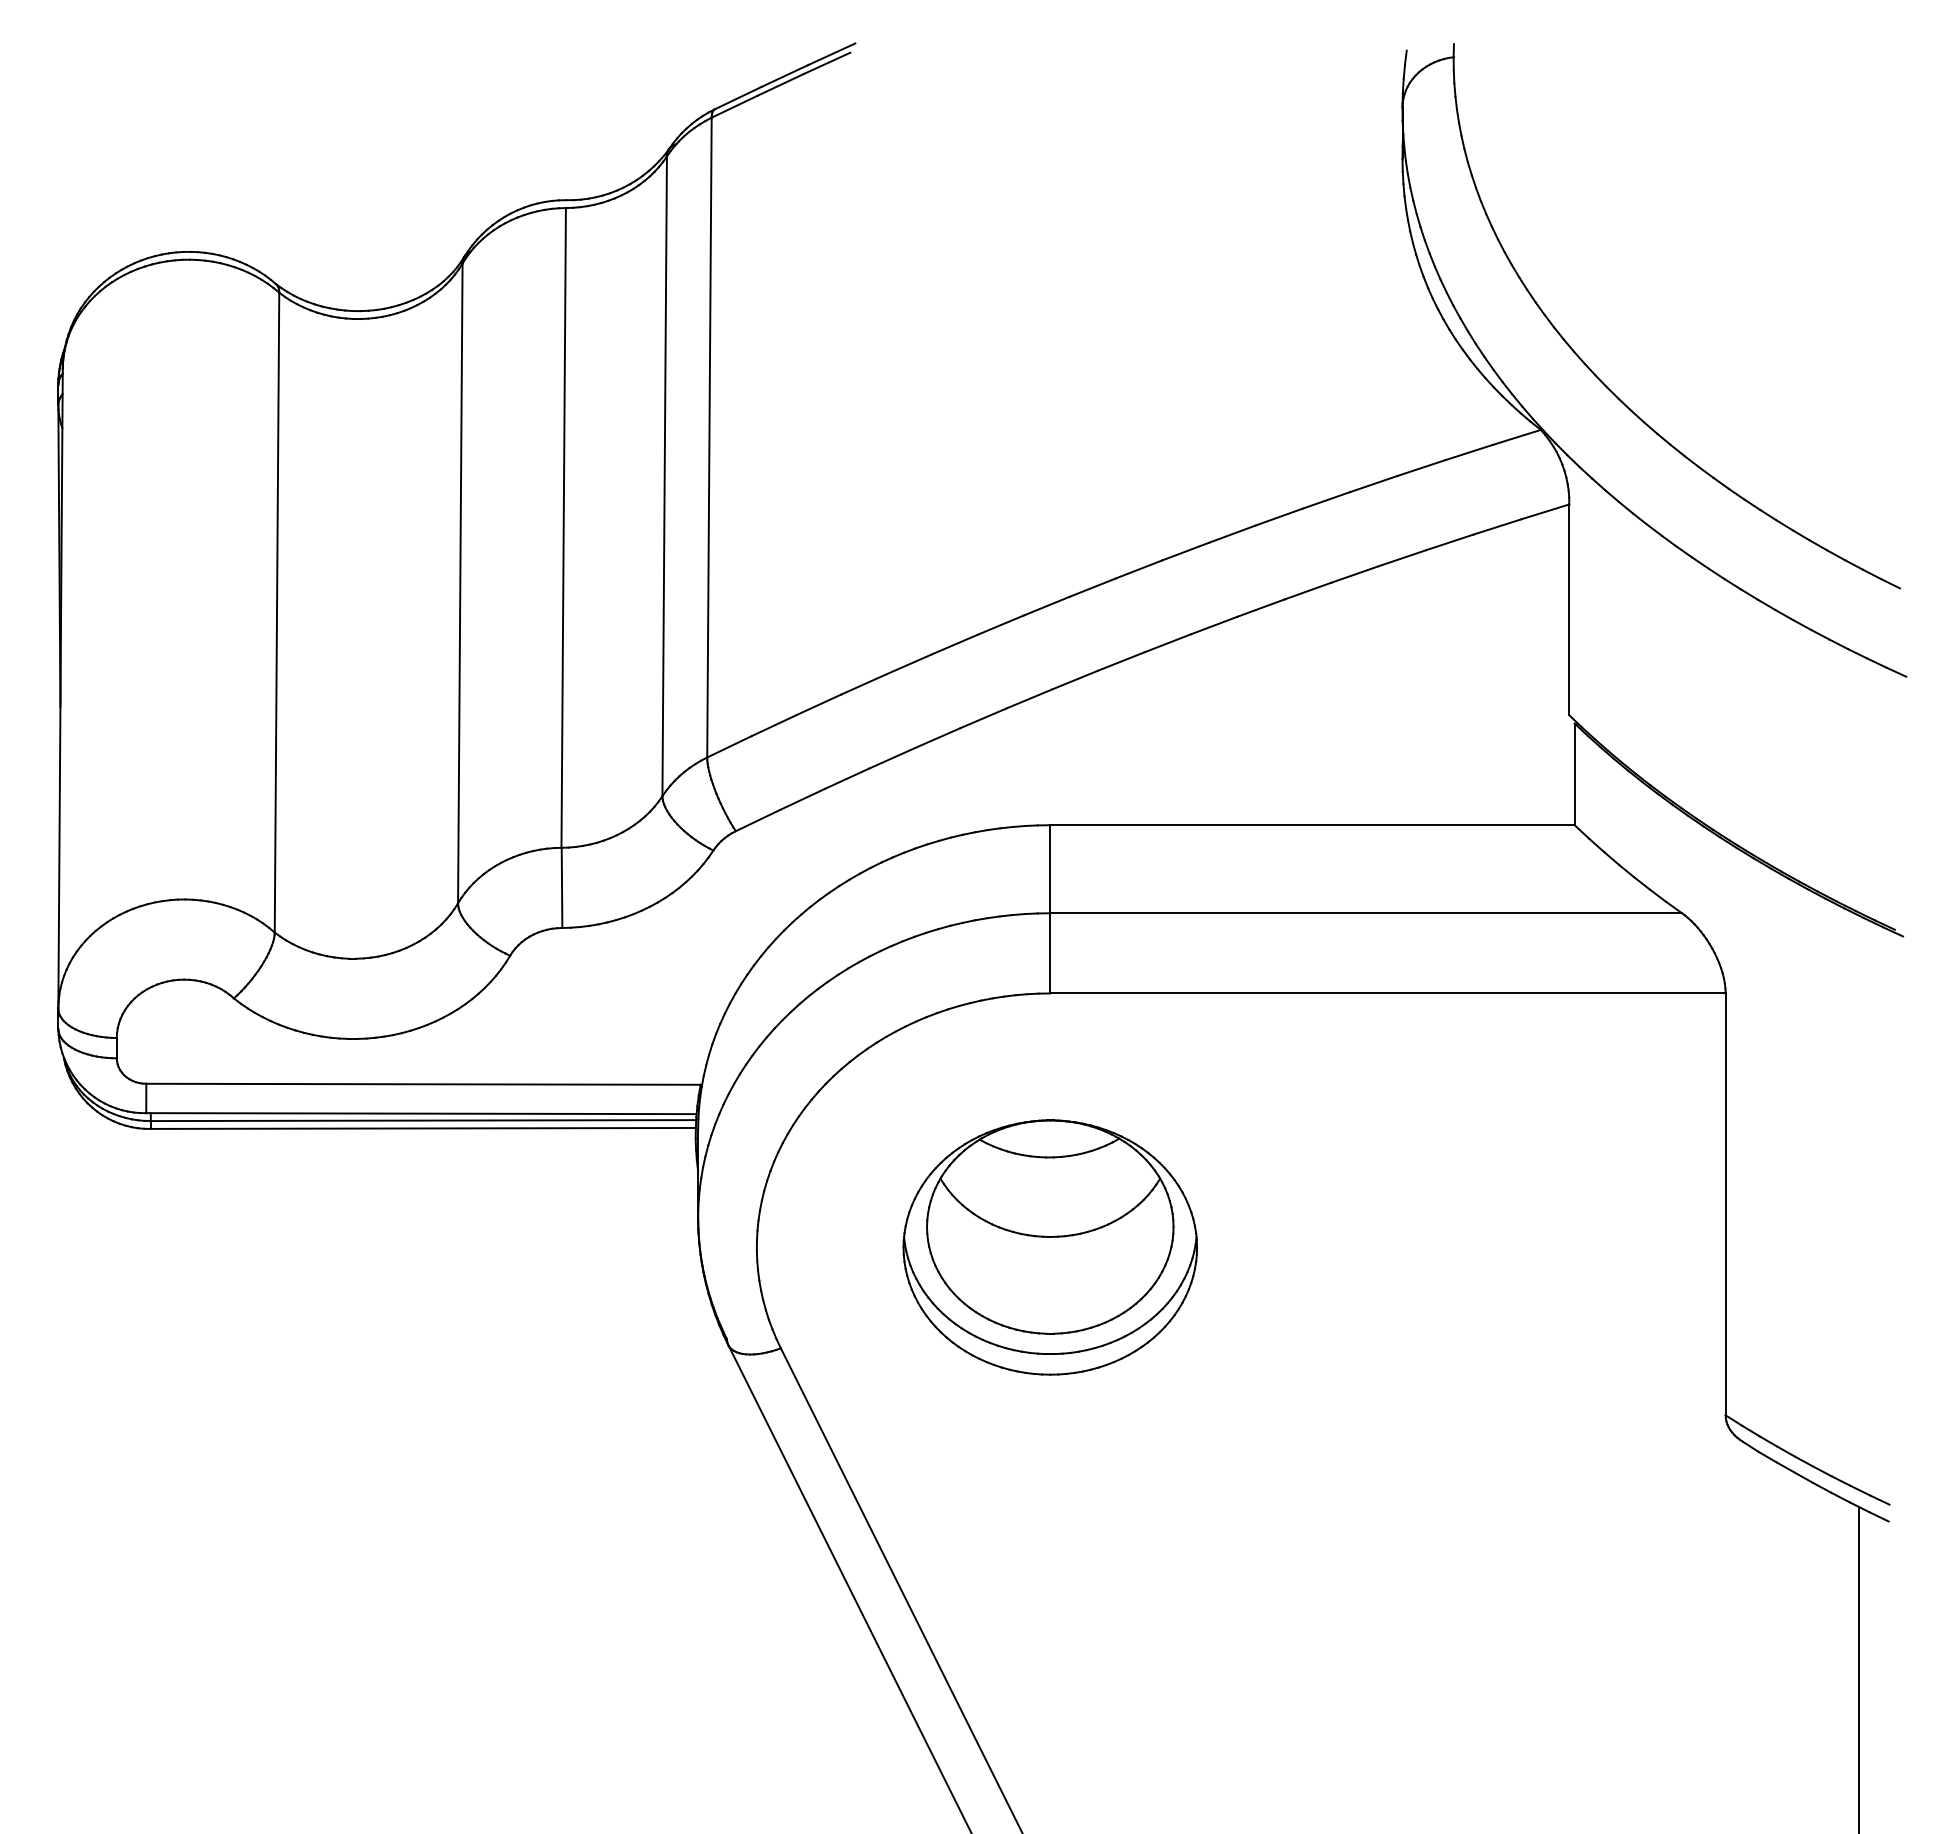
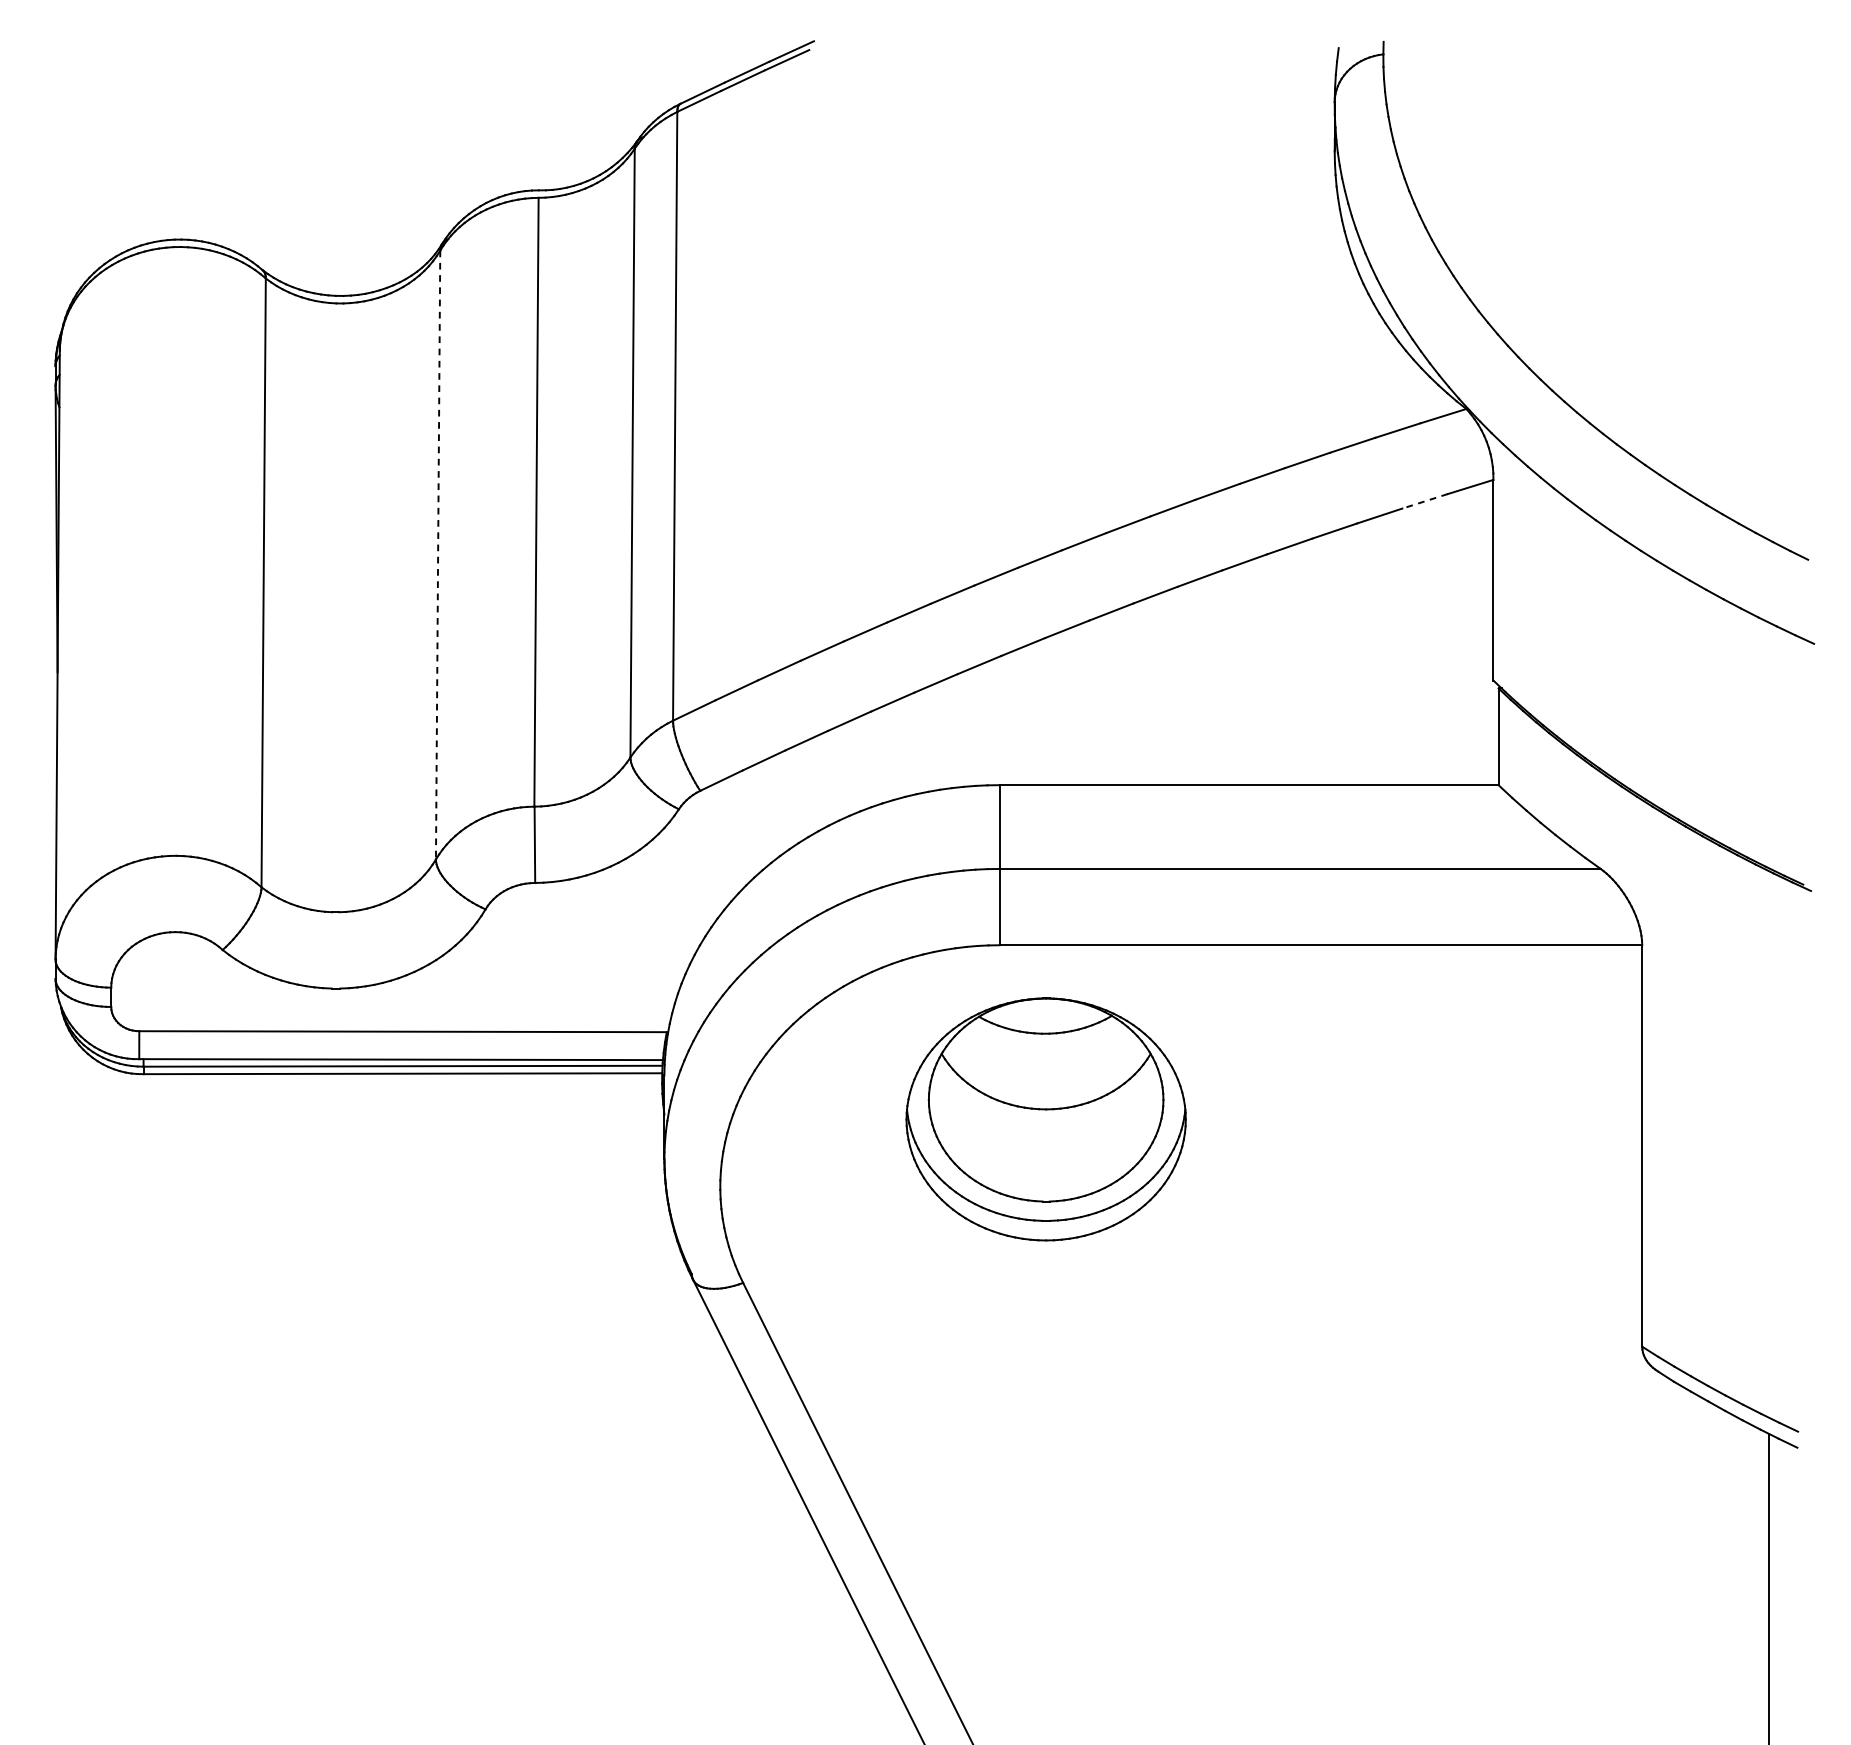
line: (1497, 527) -> (1425, 501), solid -> dashed
line: (460, 583) -> (438, 555), solid -> dashed
part: (1049, 1247) -> (1045, 1119), moved

